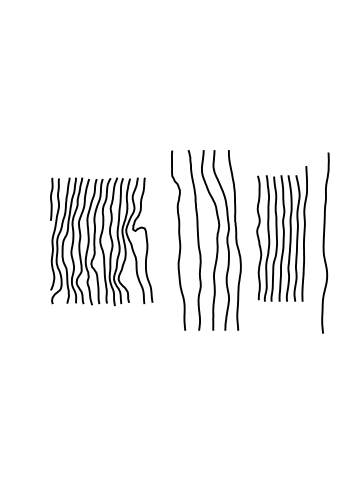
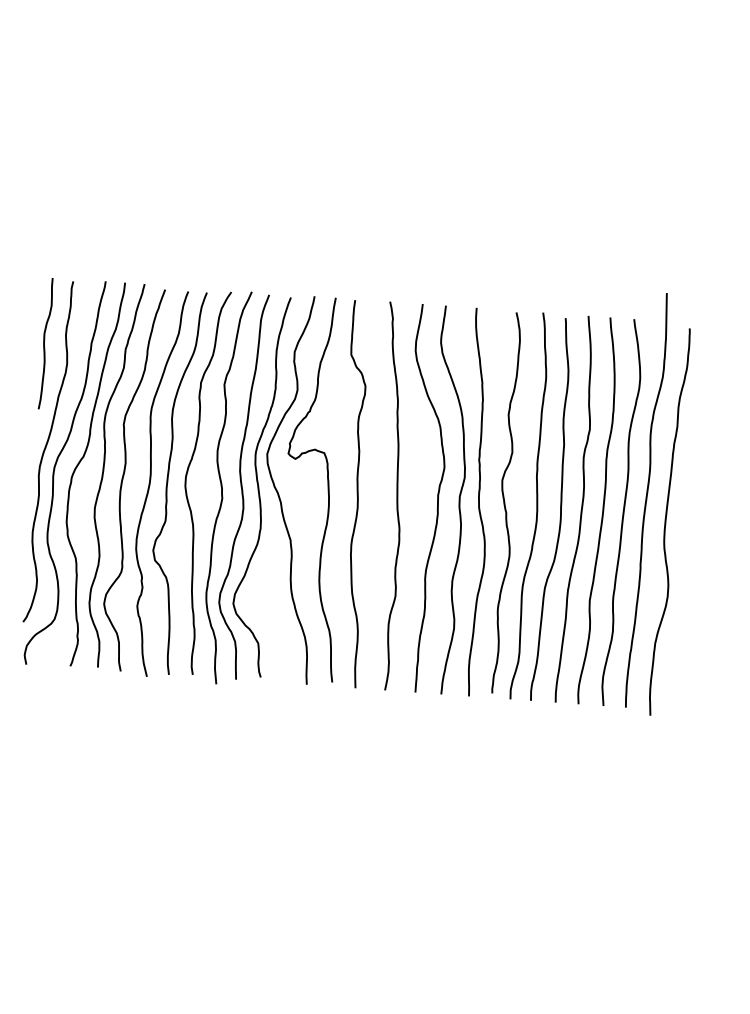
part: (281, 233) -> (576, 494), size x1.43
part: (101, 241) -> (189, 484), size x1.43

